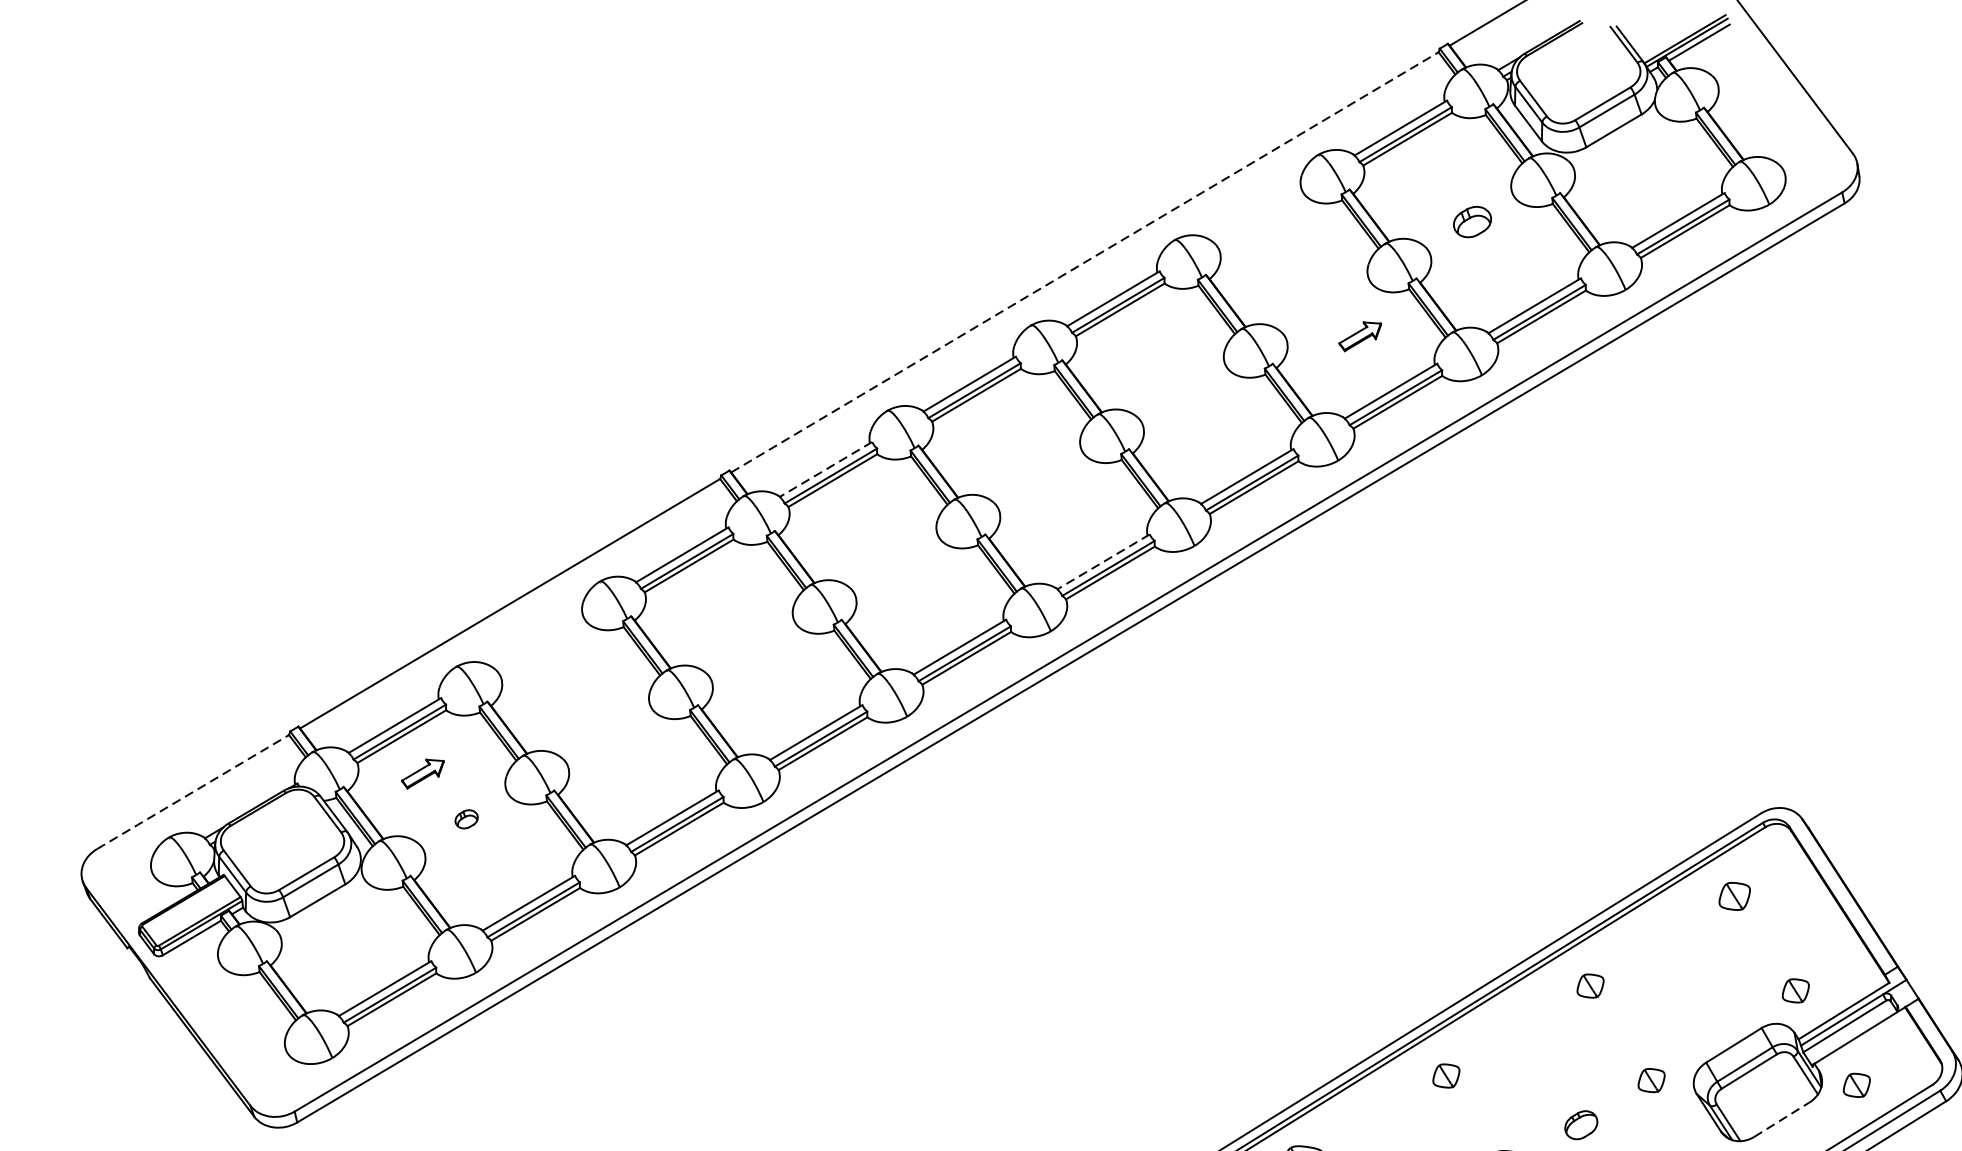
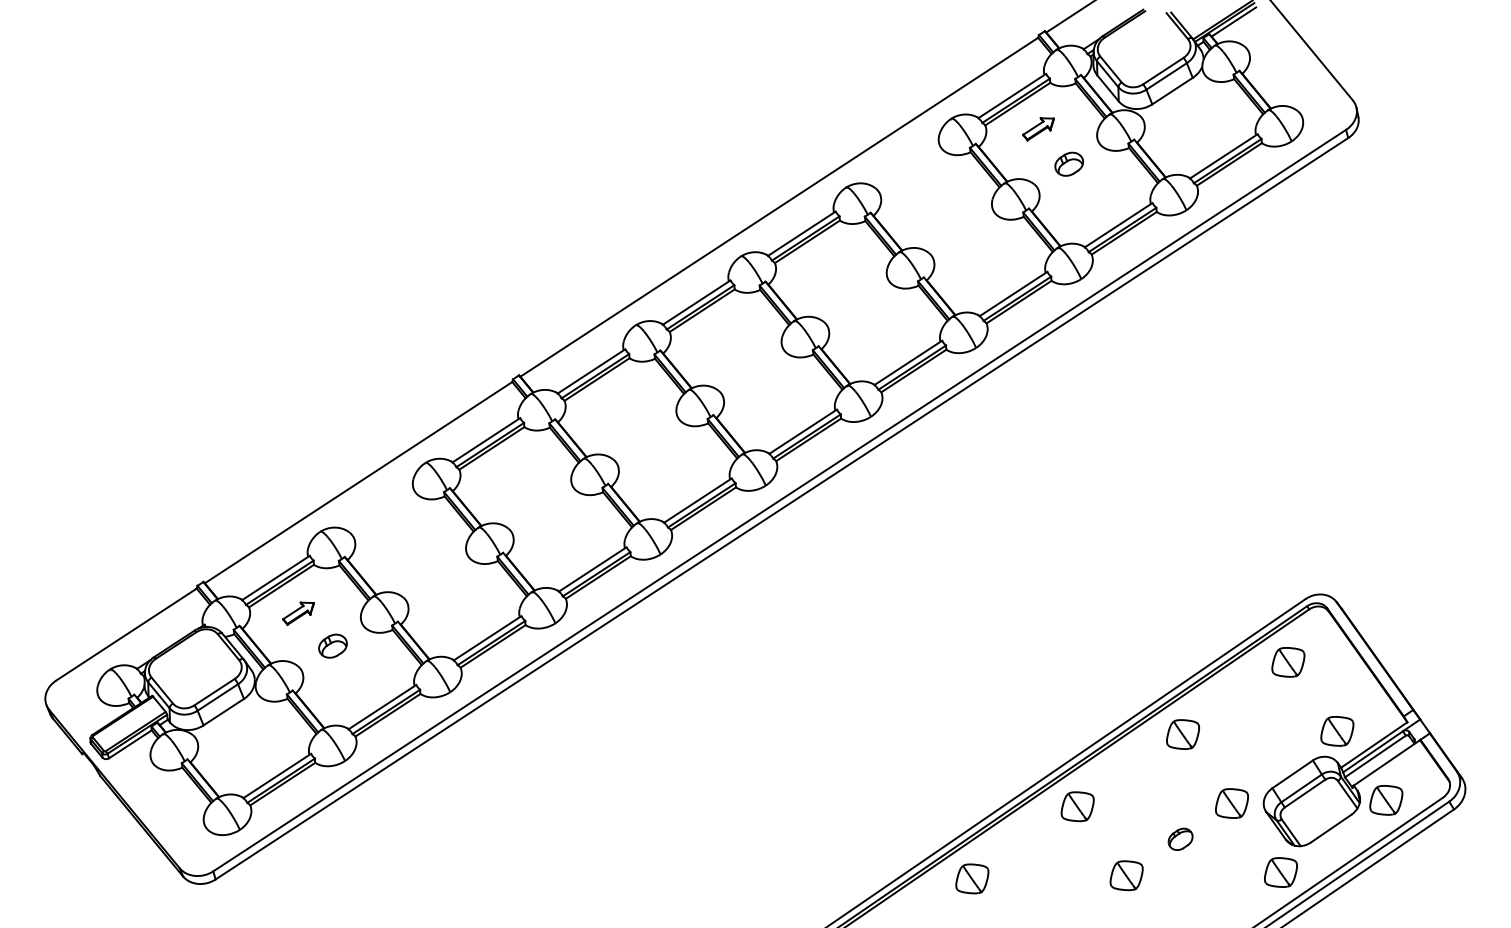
line: (1085, 262) -> (779, 207), dashed -> solid
part: (1360, 337) -> (1038, 129), moved
line: (825, 469) -> (591, 371), dashed -> solid
line: (1102, 562) -> (802, 432), dashed -> solid
line: (193, 791) -> (126, 634), dashed -> solid
part: (466, 818) -> (332, 645), size x1.67
part: (1734, 896) -> (1288, 662), size x1.43
part: (1589, 986) -> (1182, 734), size x1.67
part: (1795, 991) -> (1337, 731), size x1.67
part: (1446, 1075) -> (1077, 806), size x1.67
part: (1650, 1080) -> (1231, 803), size x1.67
part: (1857, 1085) -> (1386, 800), size x1.67
line: (1782, 1119) -> (1331, 828), dashed -> solid

